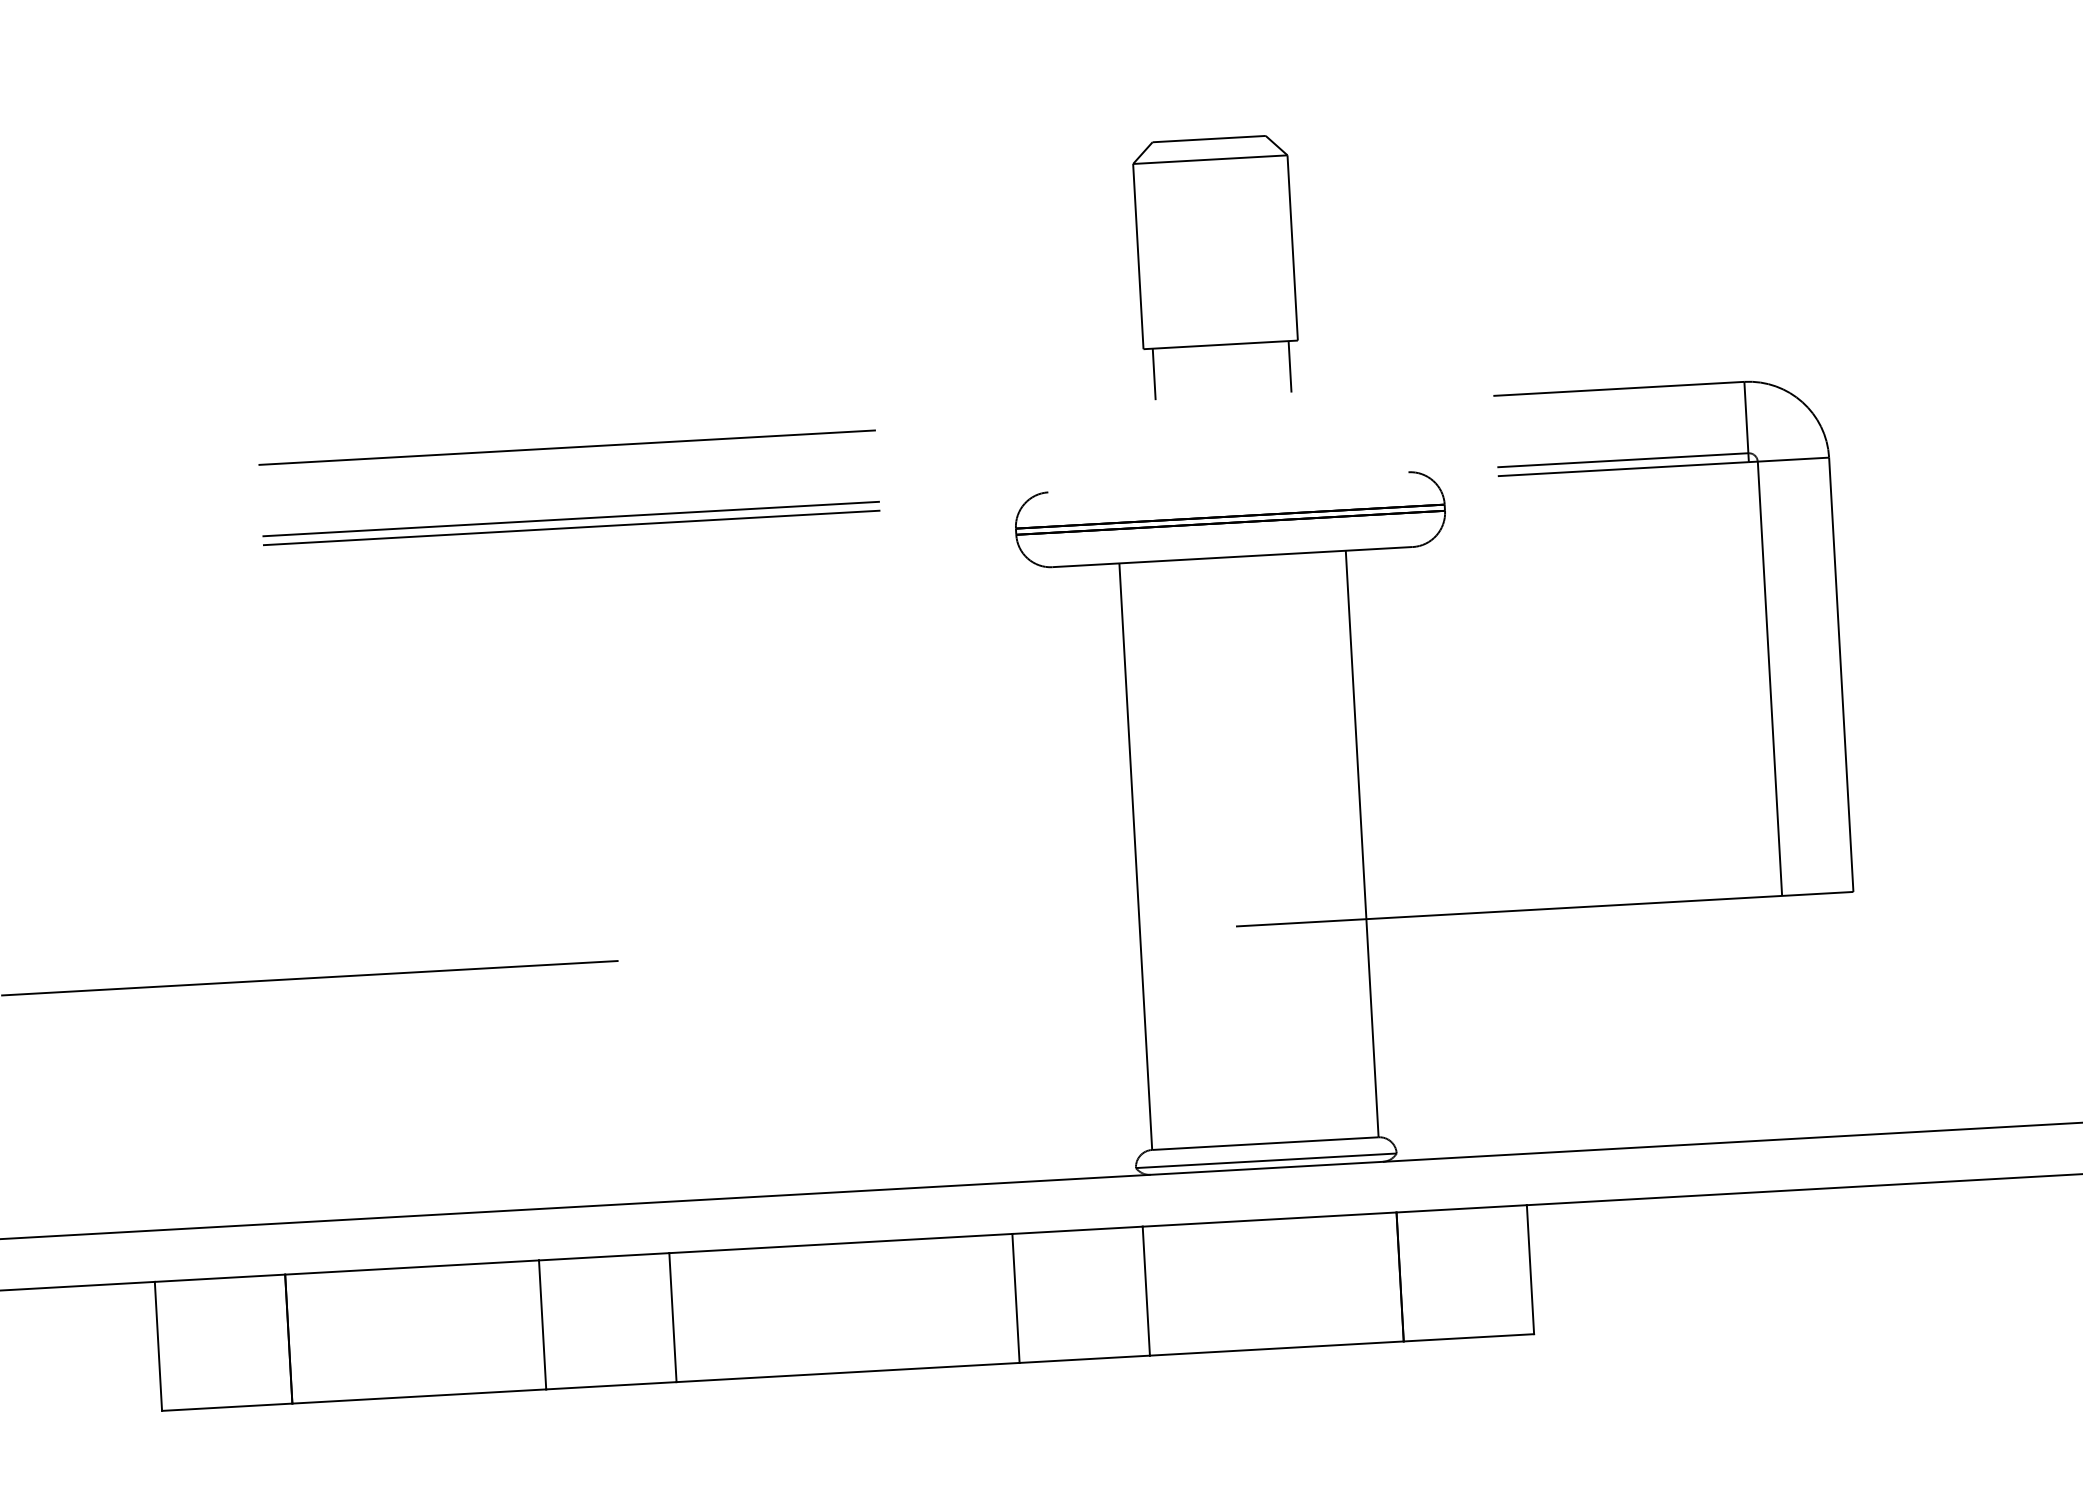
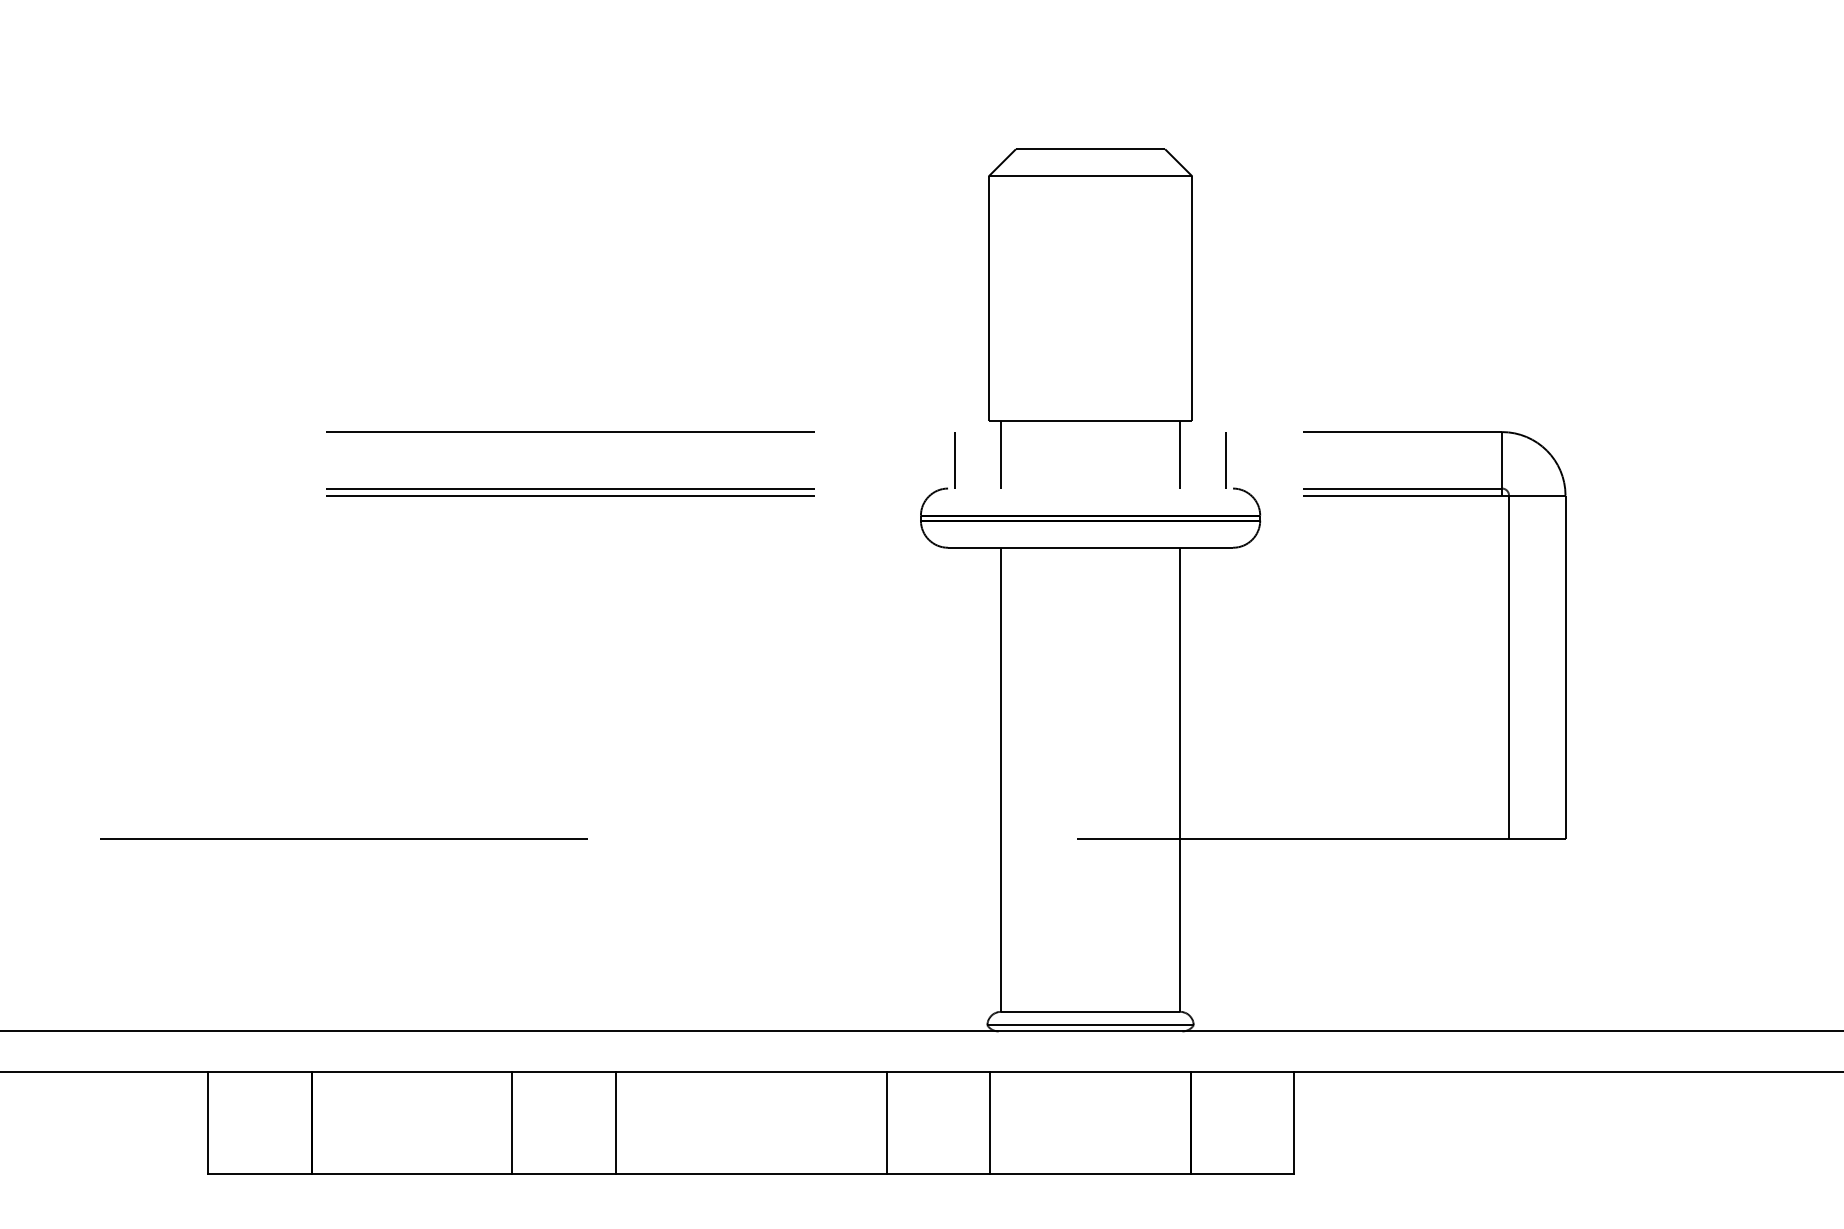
part: (1216, 267) -> (1090, 318), size x1.67
line: (1398, 437) -> (1226, 460), added
line: (1054, 456) -> (954, 460), added

